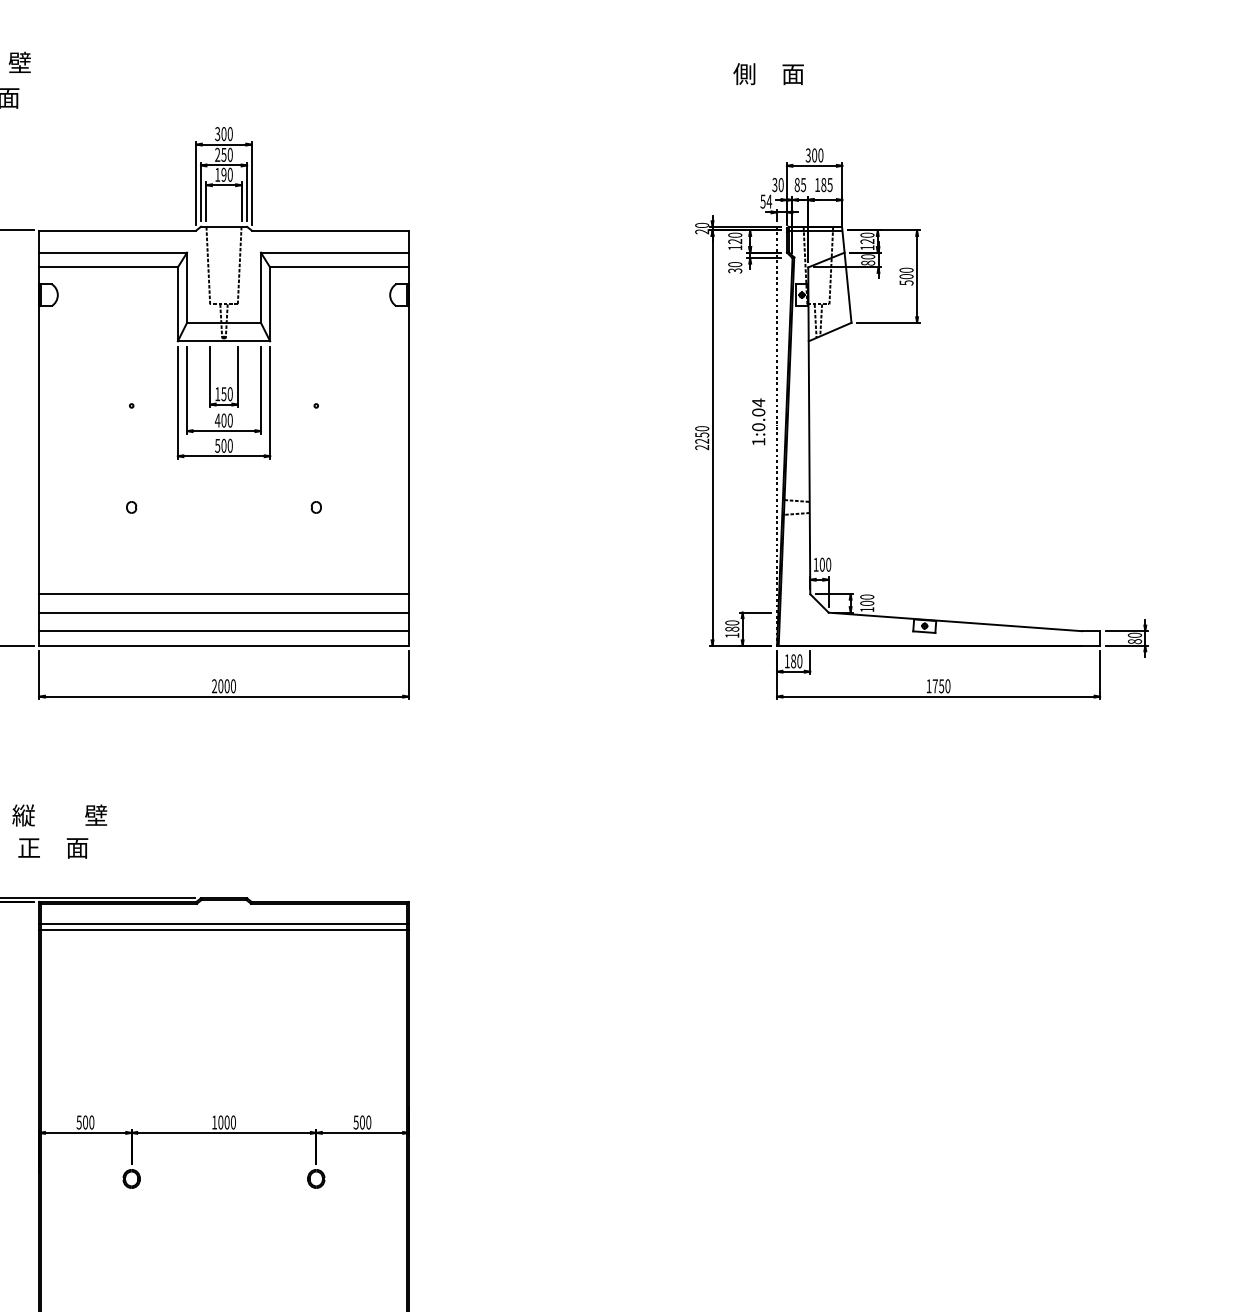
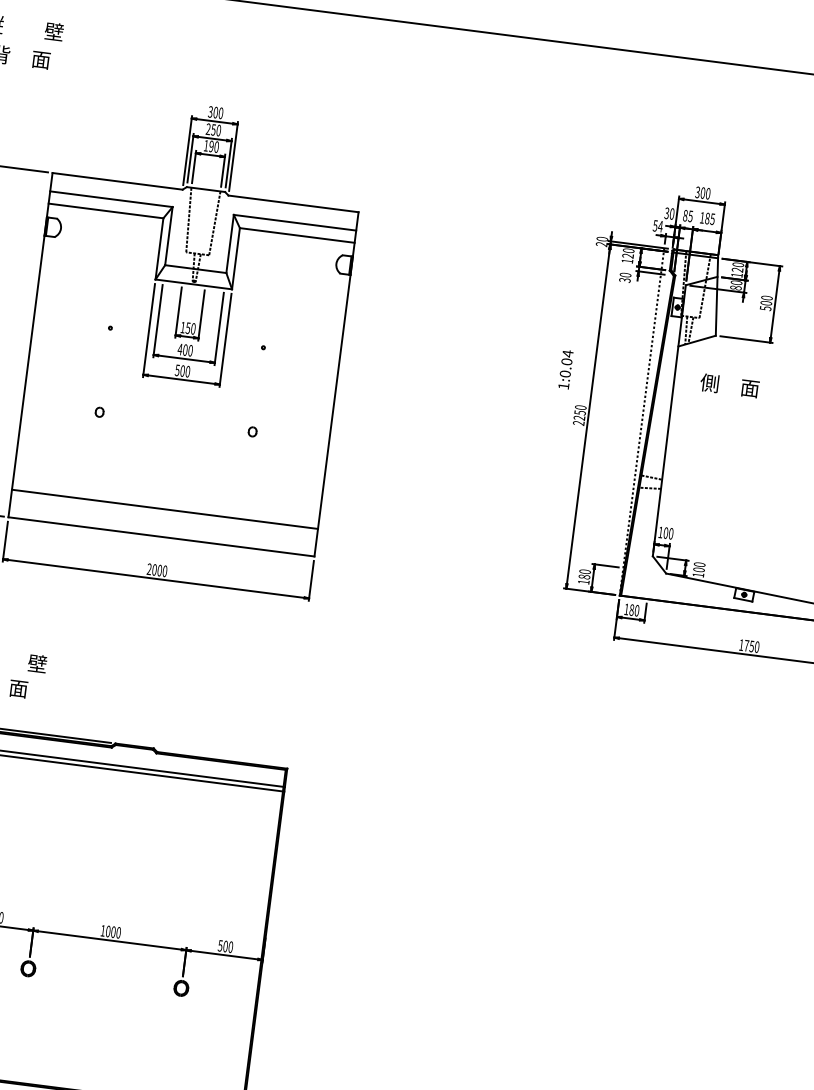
text: (768, 74) -> (729, 386), moved
text: (758, 421) -> (565, 369), moved
line: (223, 594) -> (166, 494), removed
line: (223, 631) -> (162, 524), removed

